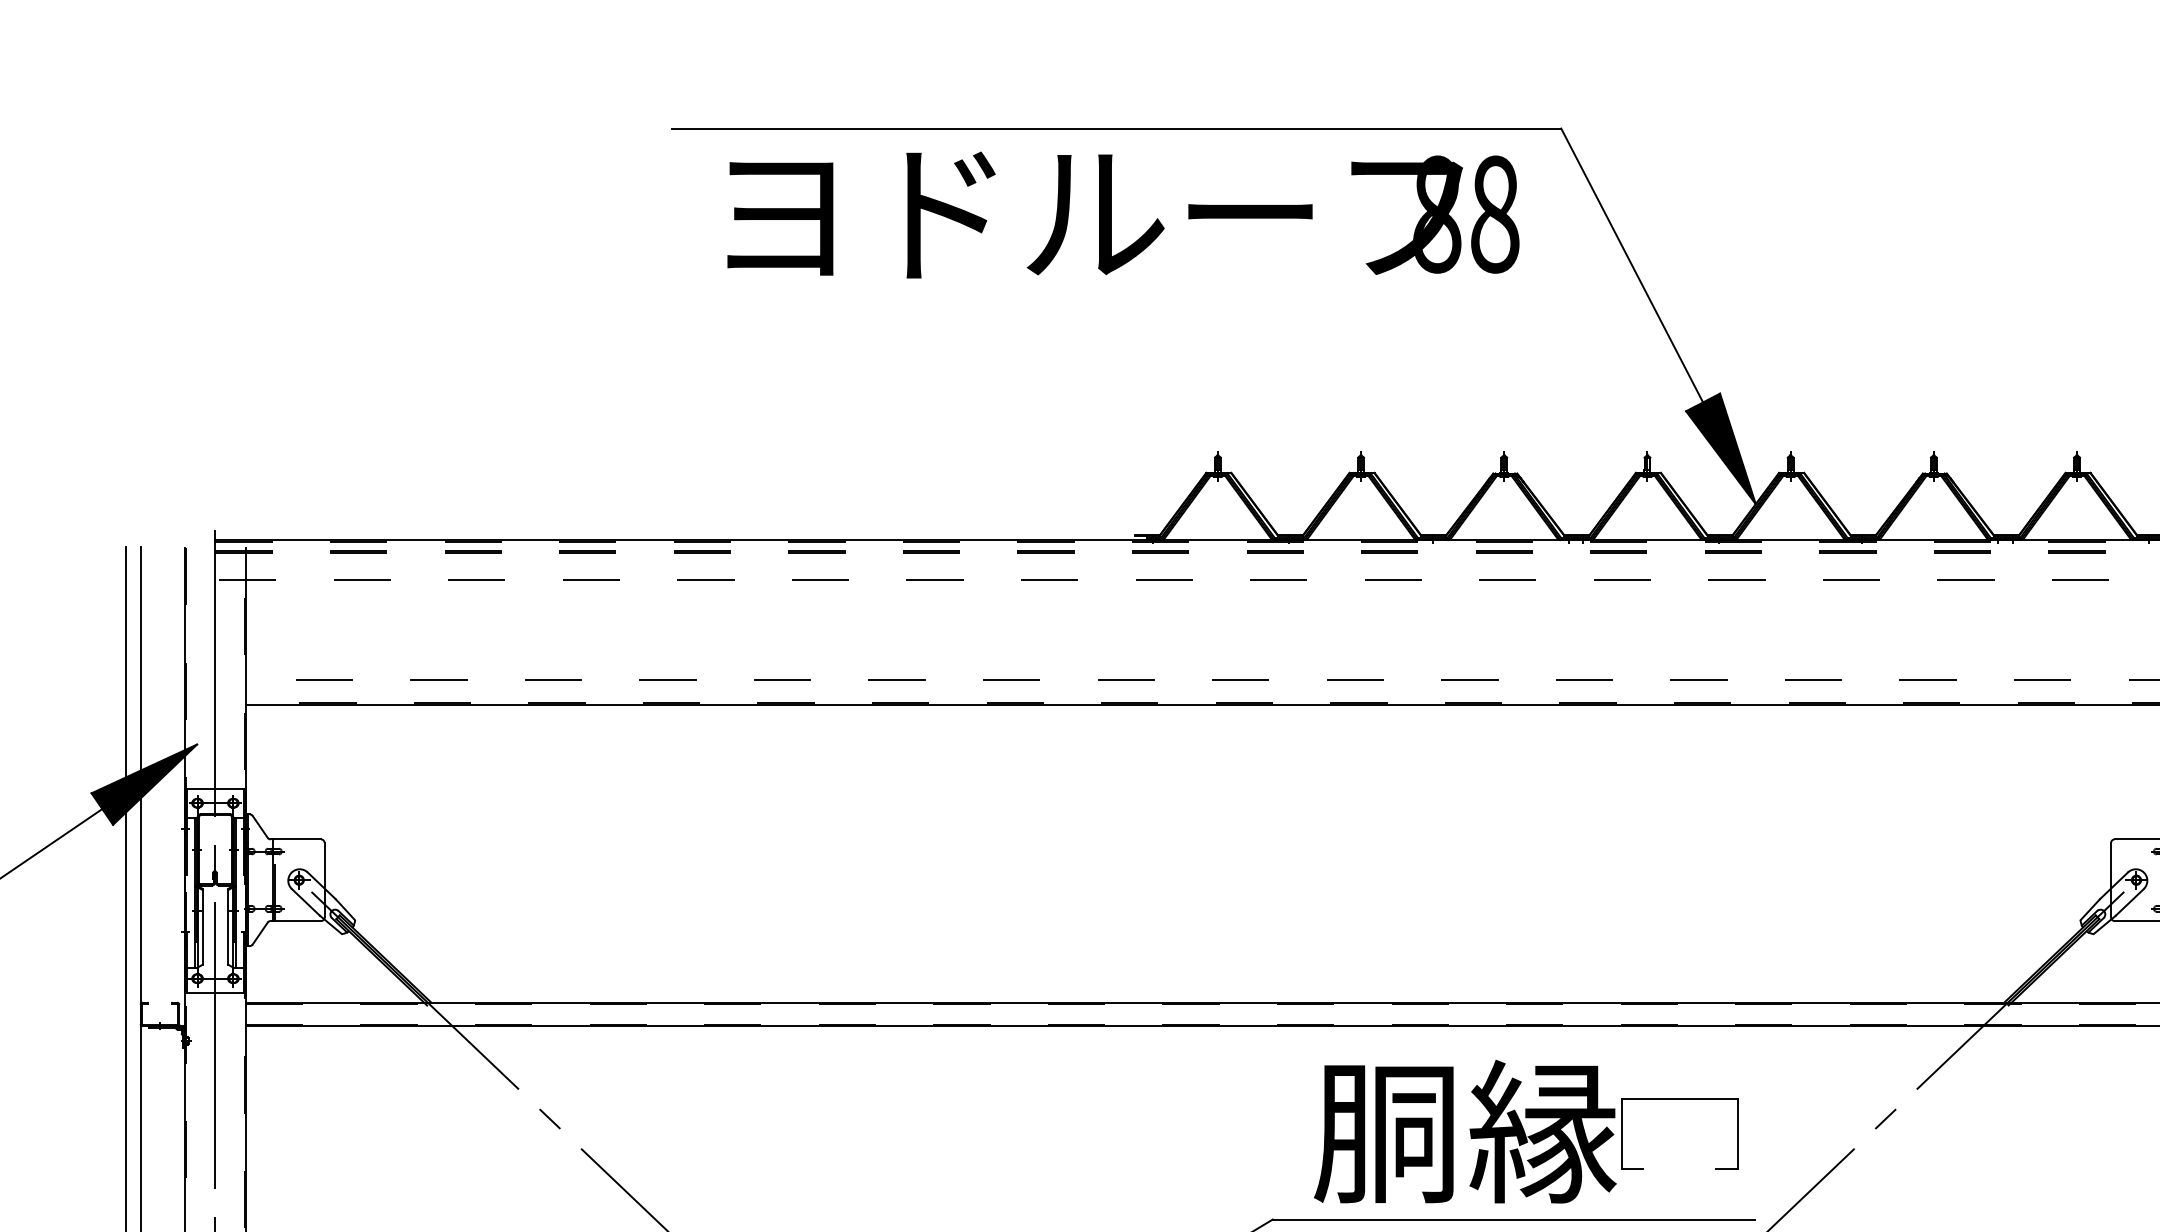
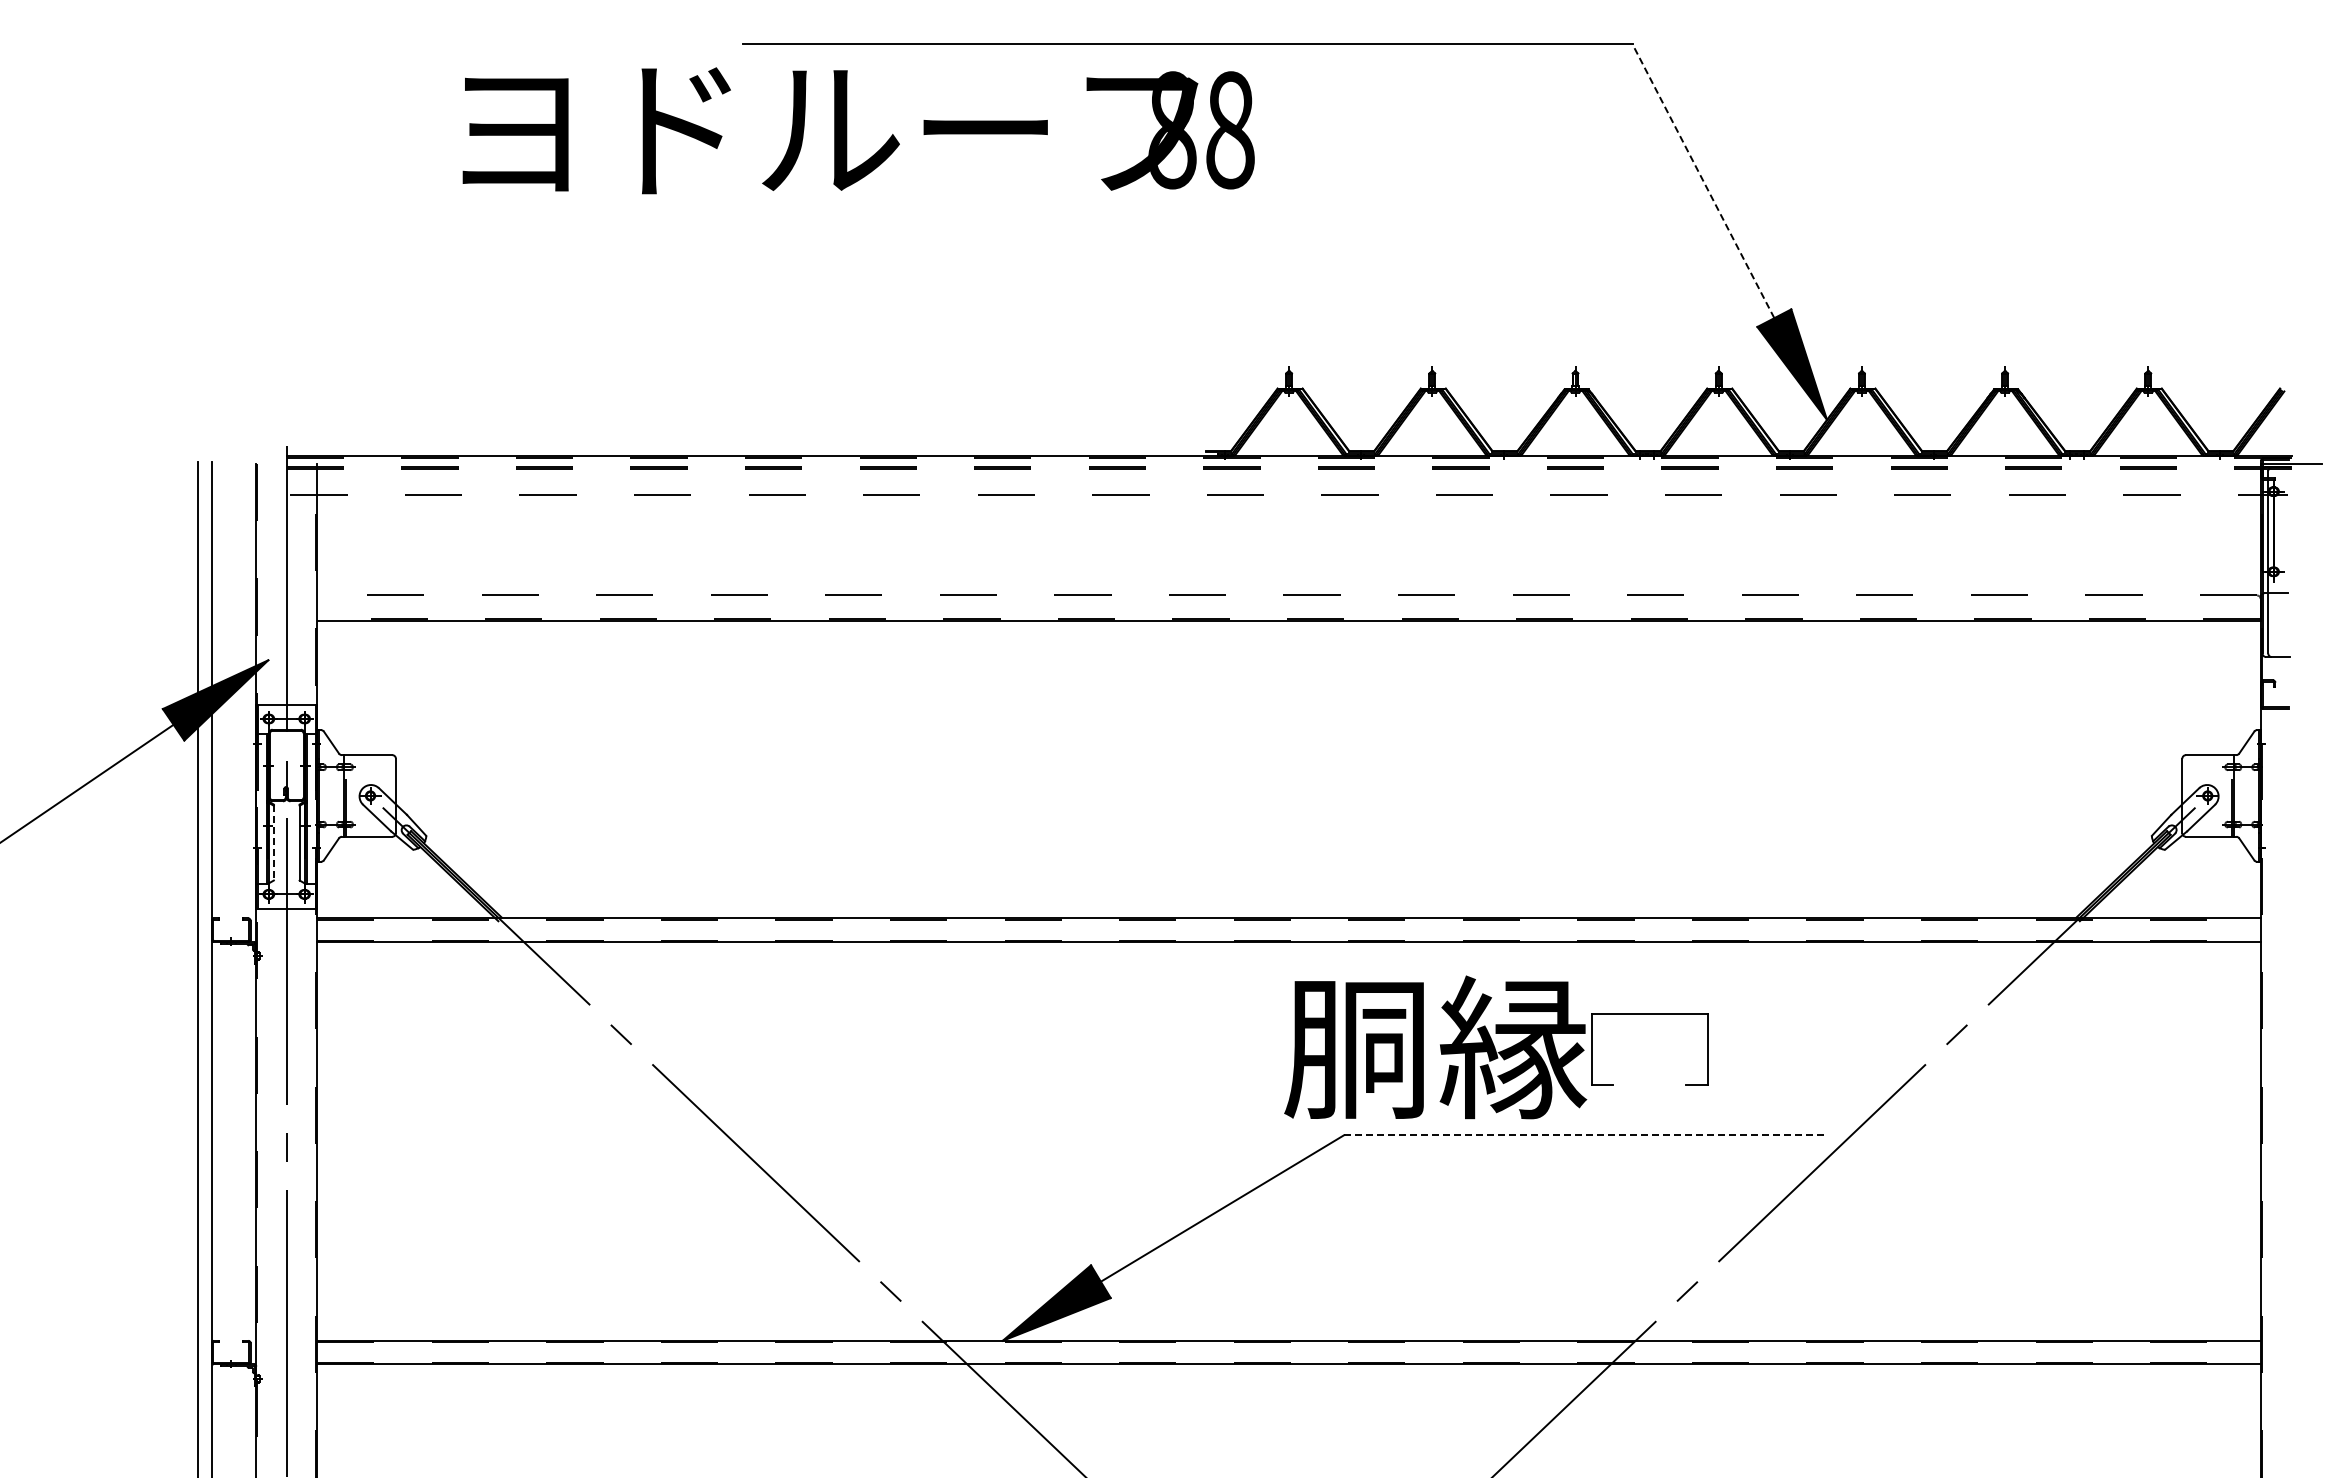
text: (1123, 214) -> (858, 130), moved
line: (1632, 264) -> (1703, 180), solid -> dashed
line: (202, 926) -> (273, 842), solid -> dashed
part: (1526, 1131) -> (1496, 1047), moved
line: (1513, 1219) -> (1584, 1135), solid -> dashed

